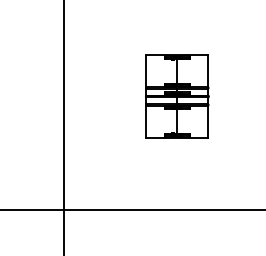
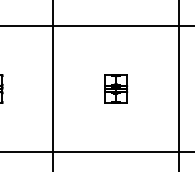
part: (178, 95) -> (116, 88), size x0.62

